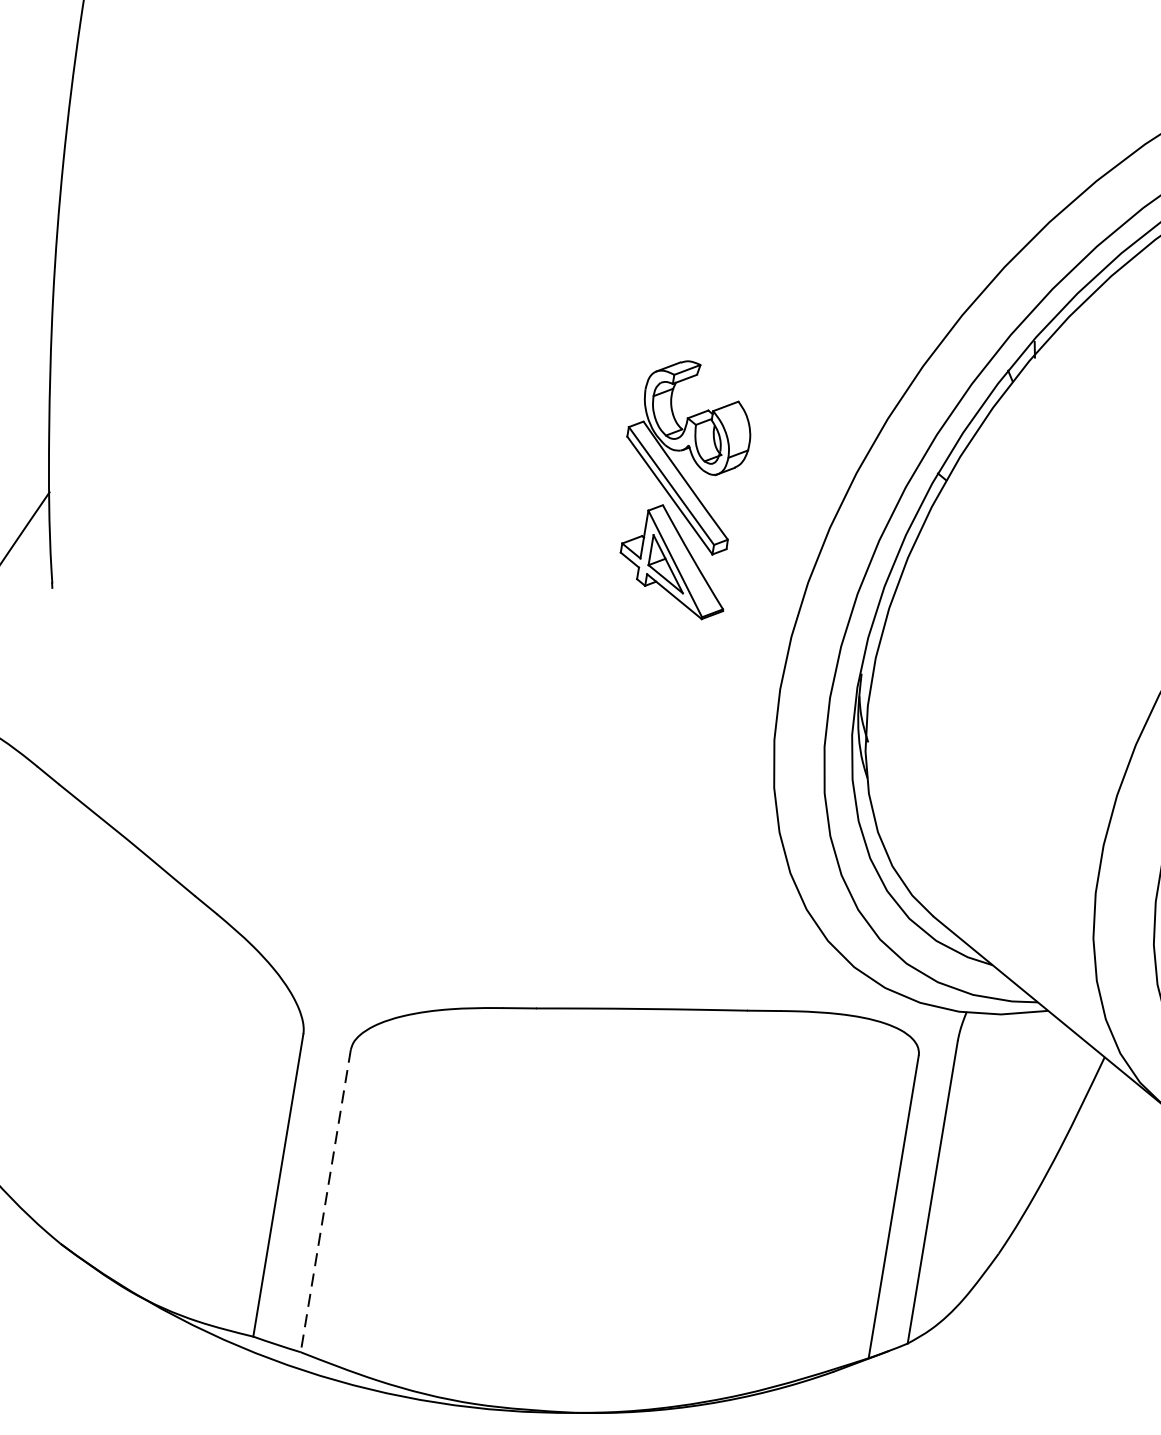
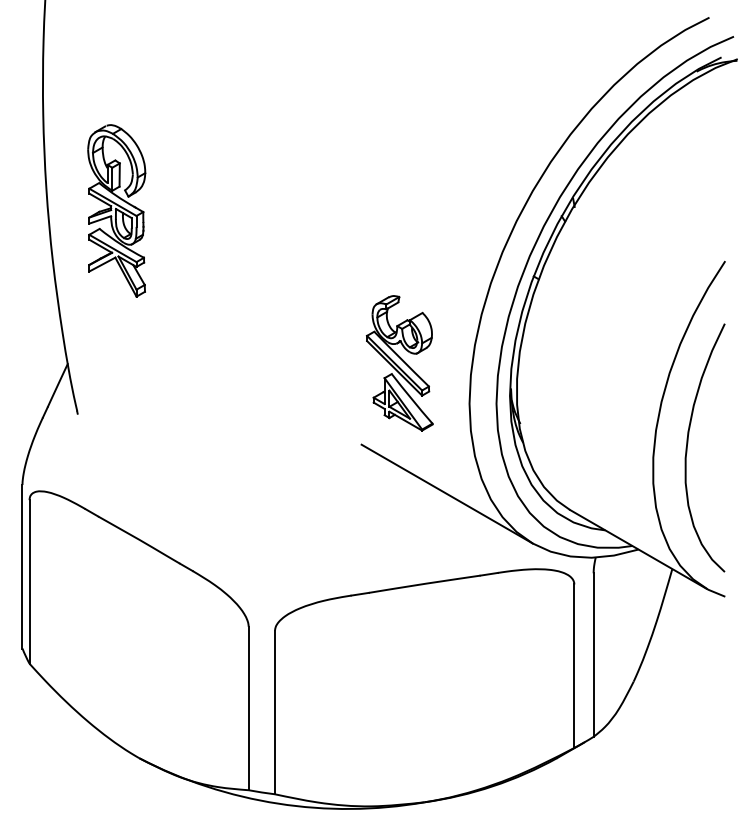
part: (186, 223) -> (116, 210), added
part: (680, 488) -> (399, 363), moved
line: (710, 848) -> (446, 493), added
line: (324, 1200) -> (274, 712), dashed -> solid

